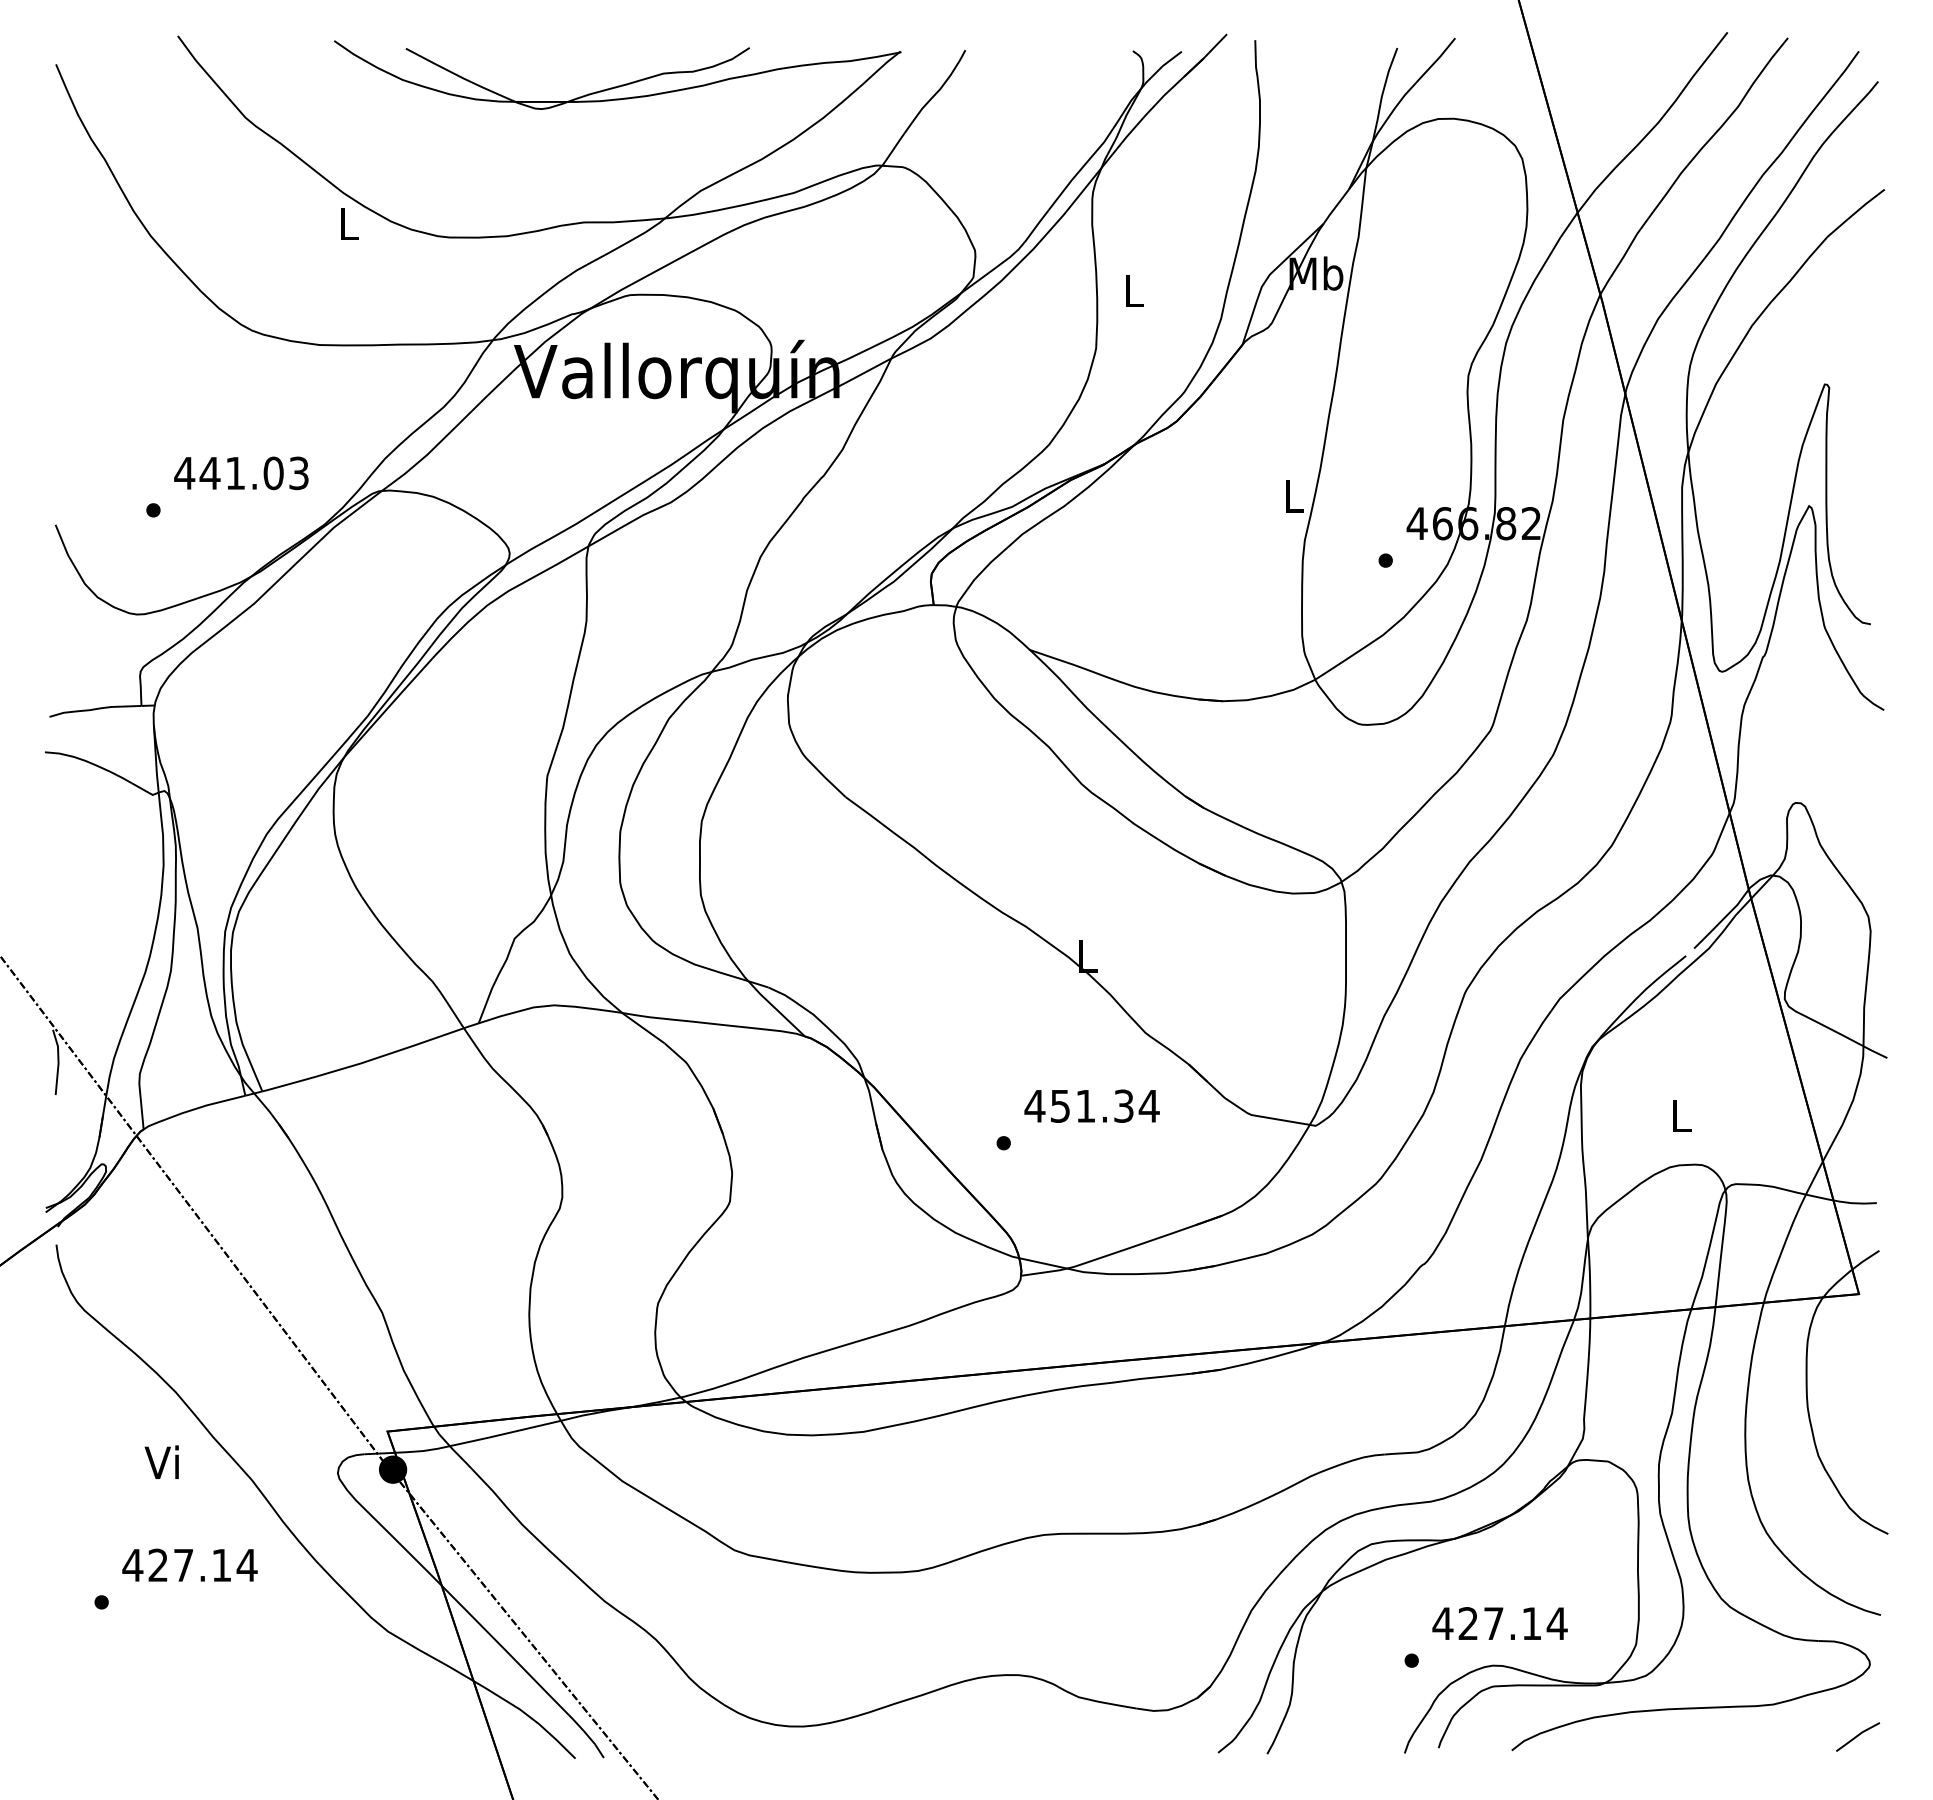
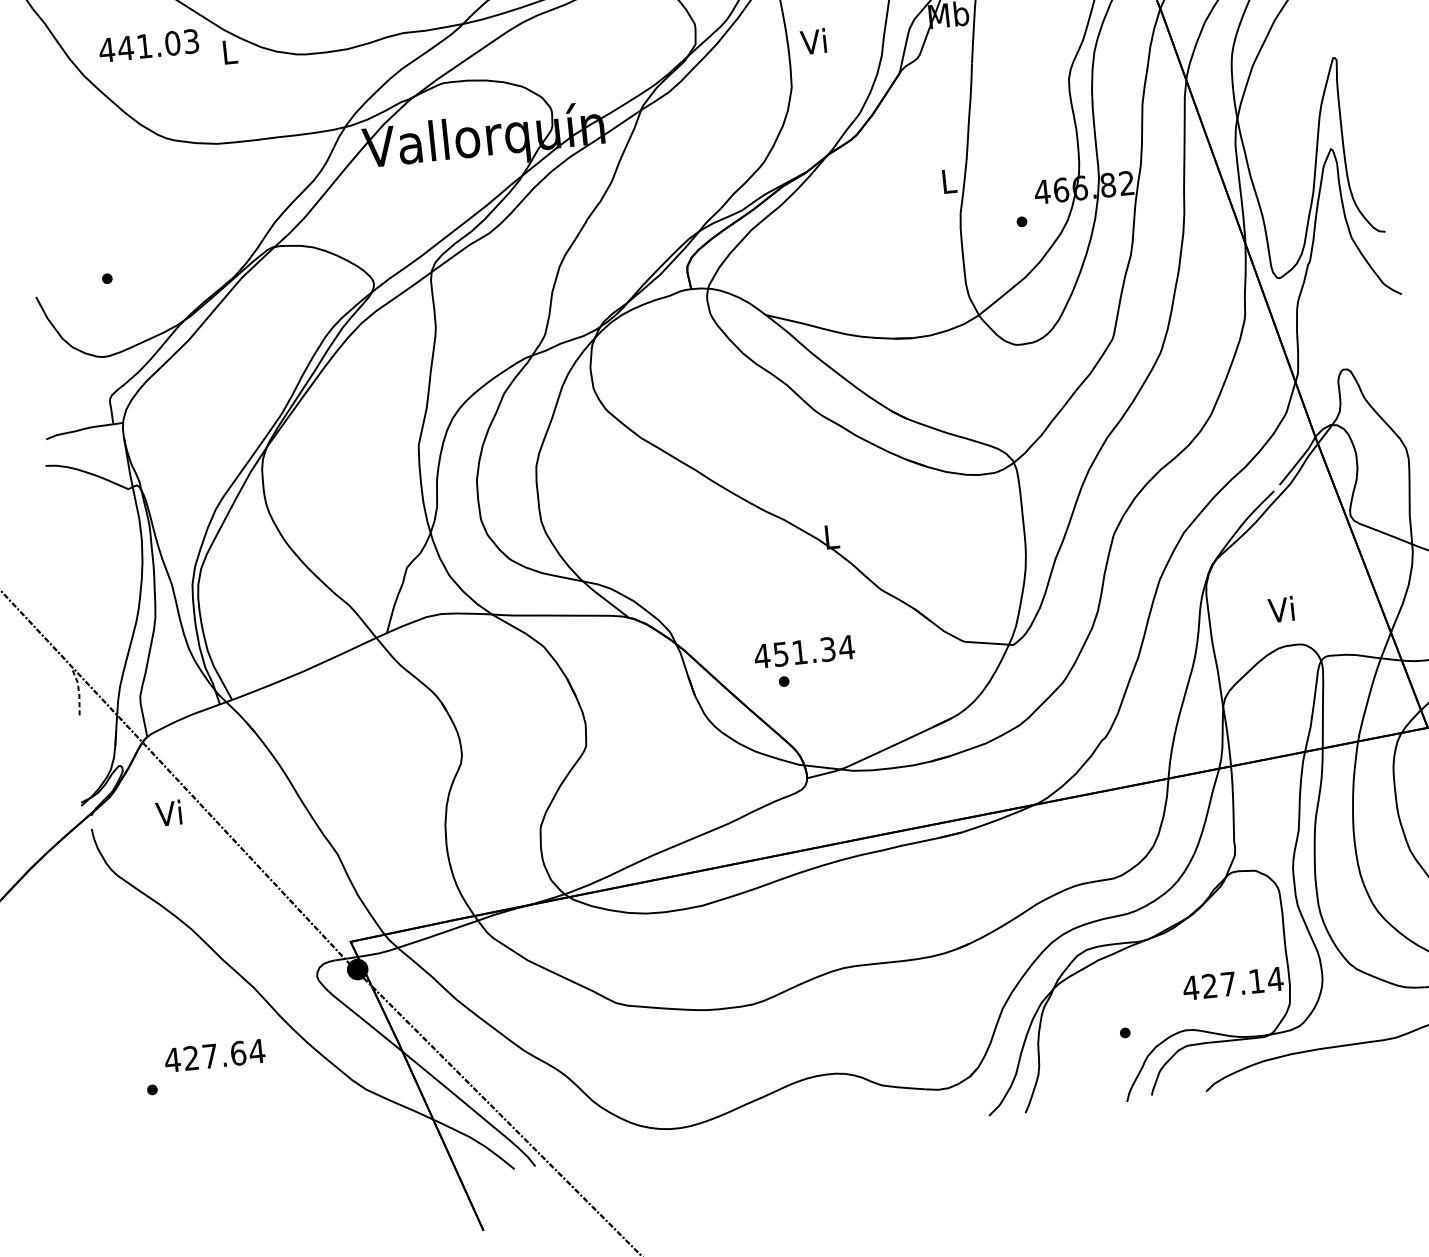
text: (1131, 290) -> (813, 41), L -> Vi
text: (241, 473) -> (149, 45), moved
line: (58, 1061) -> (79, 693), solid -> dashed
text: (1091, 1105) -> (803, 651), moved
text: (1679, 1115) -> (1281, 609), L -> Vi
text: (161, 1461) -> (168, 812), moved
text: (222, 1565) -> (238, 1053), 427.14 -> 427.64
text: (1499, 1623) -> (1232, 983), moved

